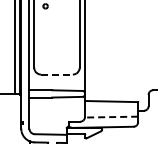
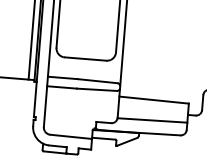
line: (56, 74) -> (84, 58), dashed -> solid
line: (111, 117) -> (152, 120), dashed -> solid

